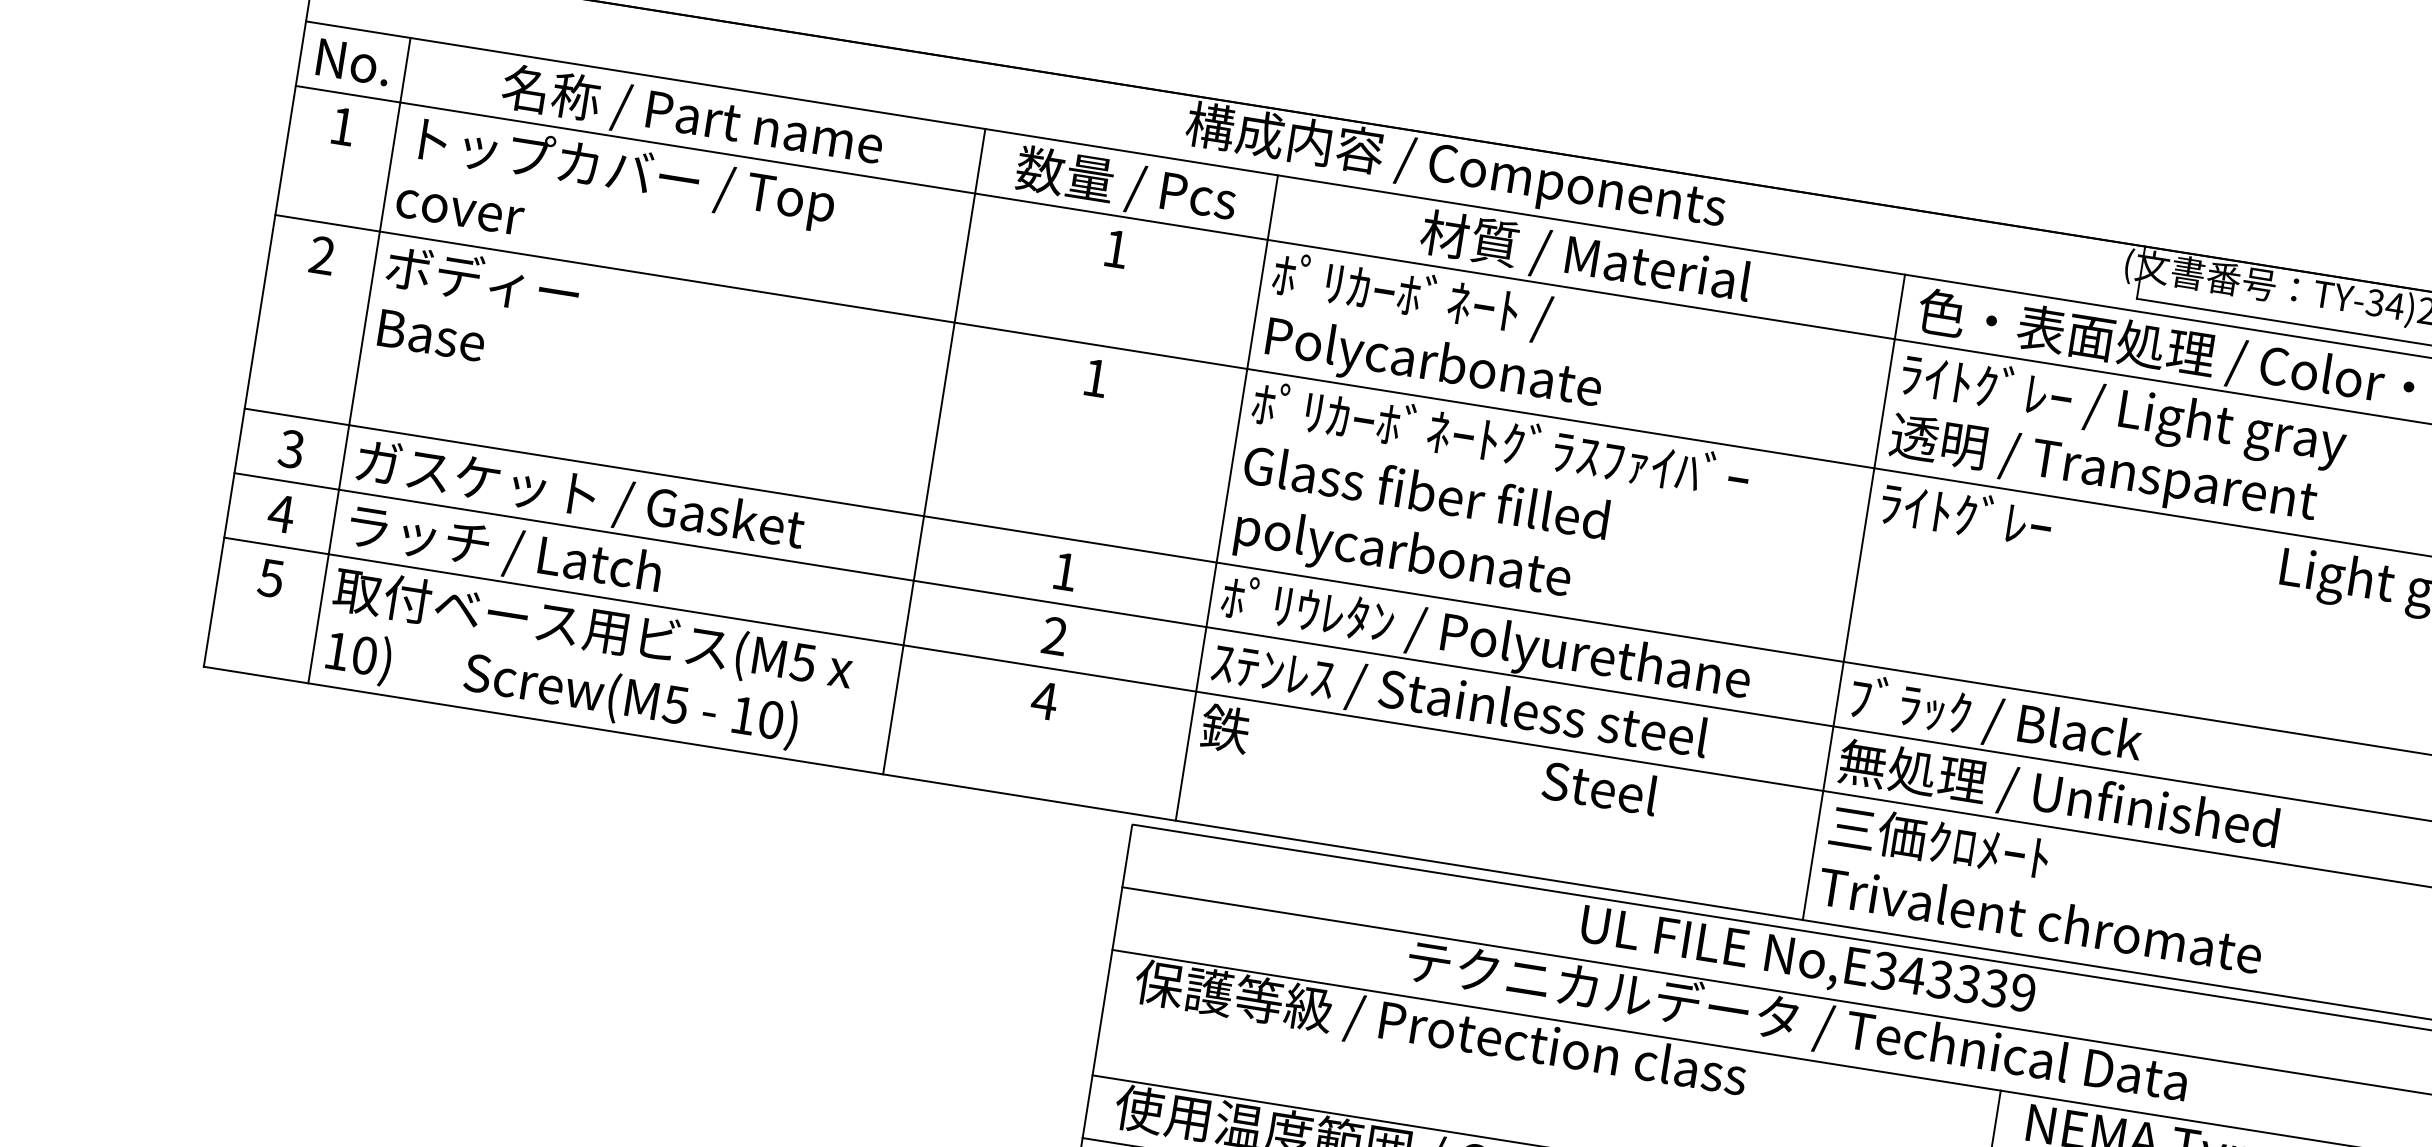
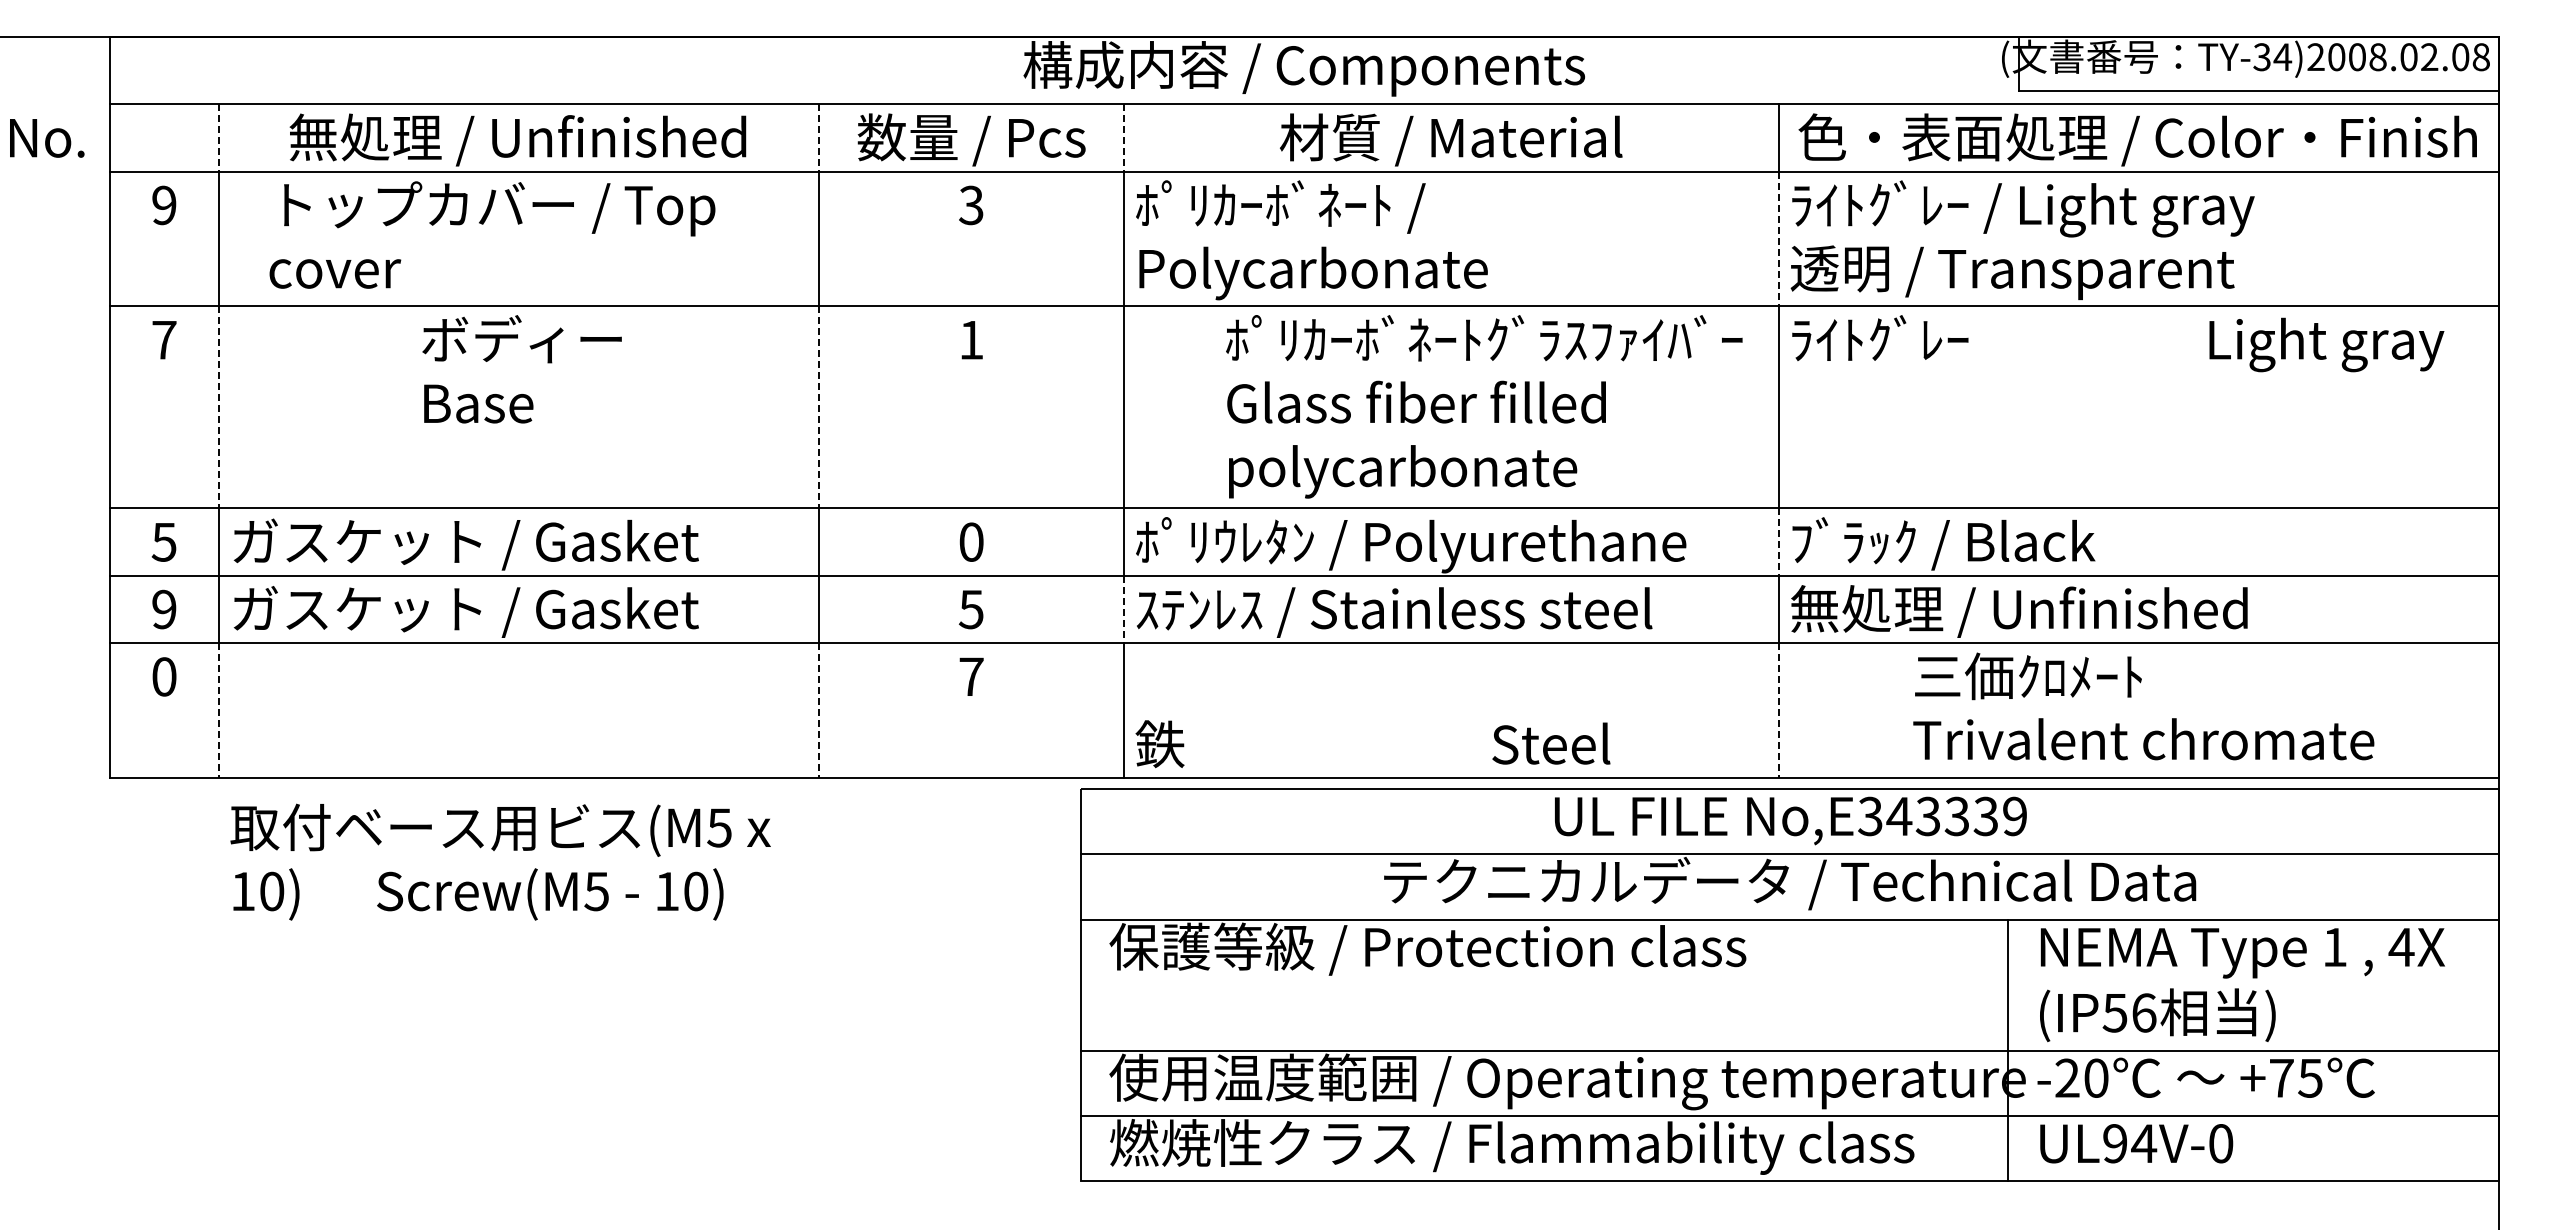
text: (354, 62) -> (47, 138), moved
line: (405, 69) -> (219, 137), solid -> dashed
text: (691, 116) -> (517, 139), 名称 / Part name -> 無処理 / Unfinished
text: (342, 126) -> (164, 205), 1 -> 9
line: (980, 160) -> (819, 137), solid -> dashed
text: (616, 198) -> (492, 234), moved
line: (1273, 207) -> (1124, 137), solid -> dashed
text: (1116, 249) -> (971, 205), 1 -> 3
text: (322, 255) -> (164, 339), 2 -> 7
text: (478, 309) -> (521, 369), moved
line: (364, 328) -> (219, 407), solid -> dashed
line: (1884, 404) -> (1778, 239), solid -> dashed
line: (939, 419) -> (819, 407), solid -> dashed
text: (291, 448) -> (164, 541), 3 -> 5
text: (1490, 505) -> (1484, 406), moved
text: (281, 513) -> (164, 609), 4 -> 9
text: (569, 561) -> (465, 611), ラッチ / Latch -> ガスケット / Gasket
text: (1065, 571) -> (971, 541), 1 -> 0
text: (270, 577) -> (163, 676), 5 -> 0
line: (318, 618) -> (219, 710), solid -> dashed
text: (1053, 636) -> (970, 609), 2 -> 5
line: (1201, 659) -> (1124, 609), solid -> dashed
text: (588, 661) -> (500, 861), moved
line: (1838, 694) -> (1778, 542), solid -> dashed
text: (1044, 700) -> (971, 676), 4 -> 7
line: (893, 709) -> (819, 710), solid -> dashed
text: (1428, 761) -> (1372, 744), moved
line: (1812, 855) -> (1778, 710), solid -> dashed
text: (2045, 888) -> (2143, 706), moved

